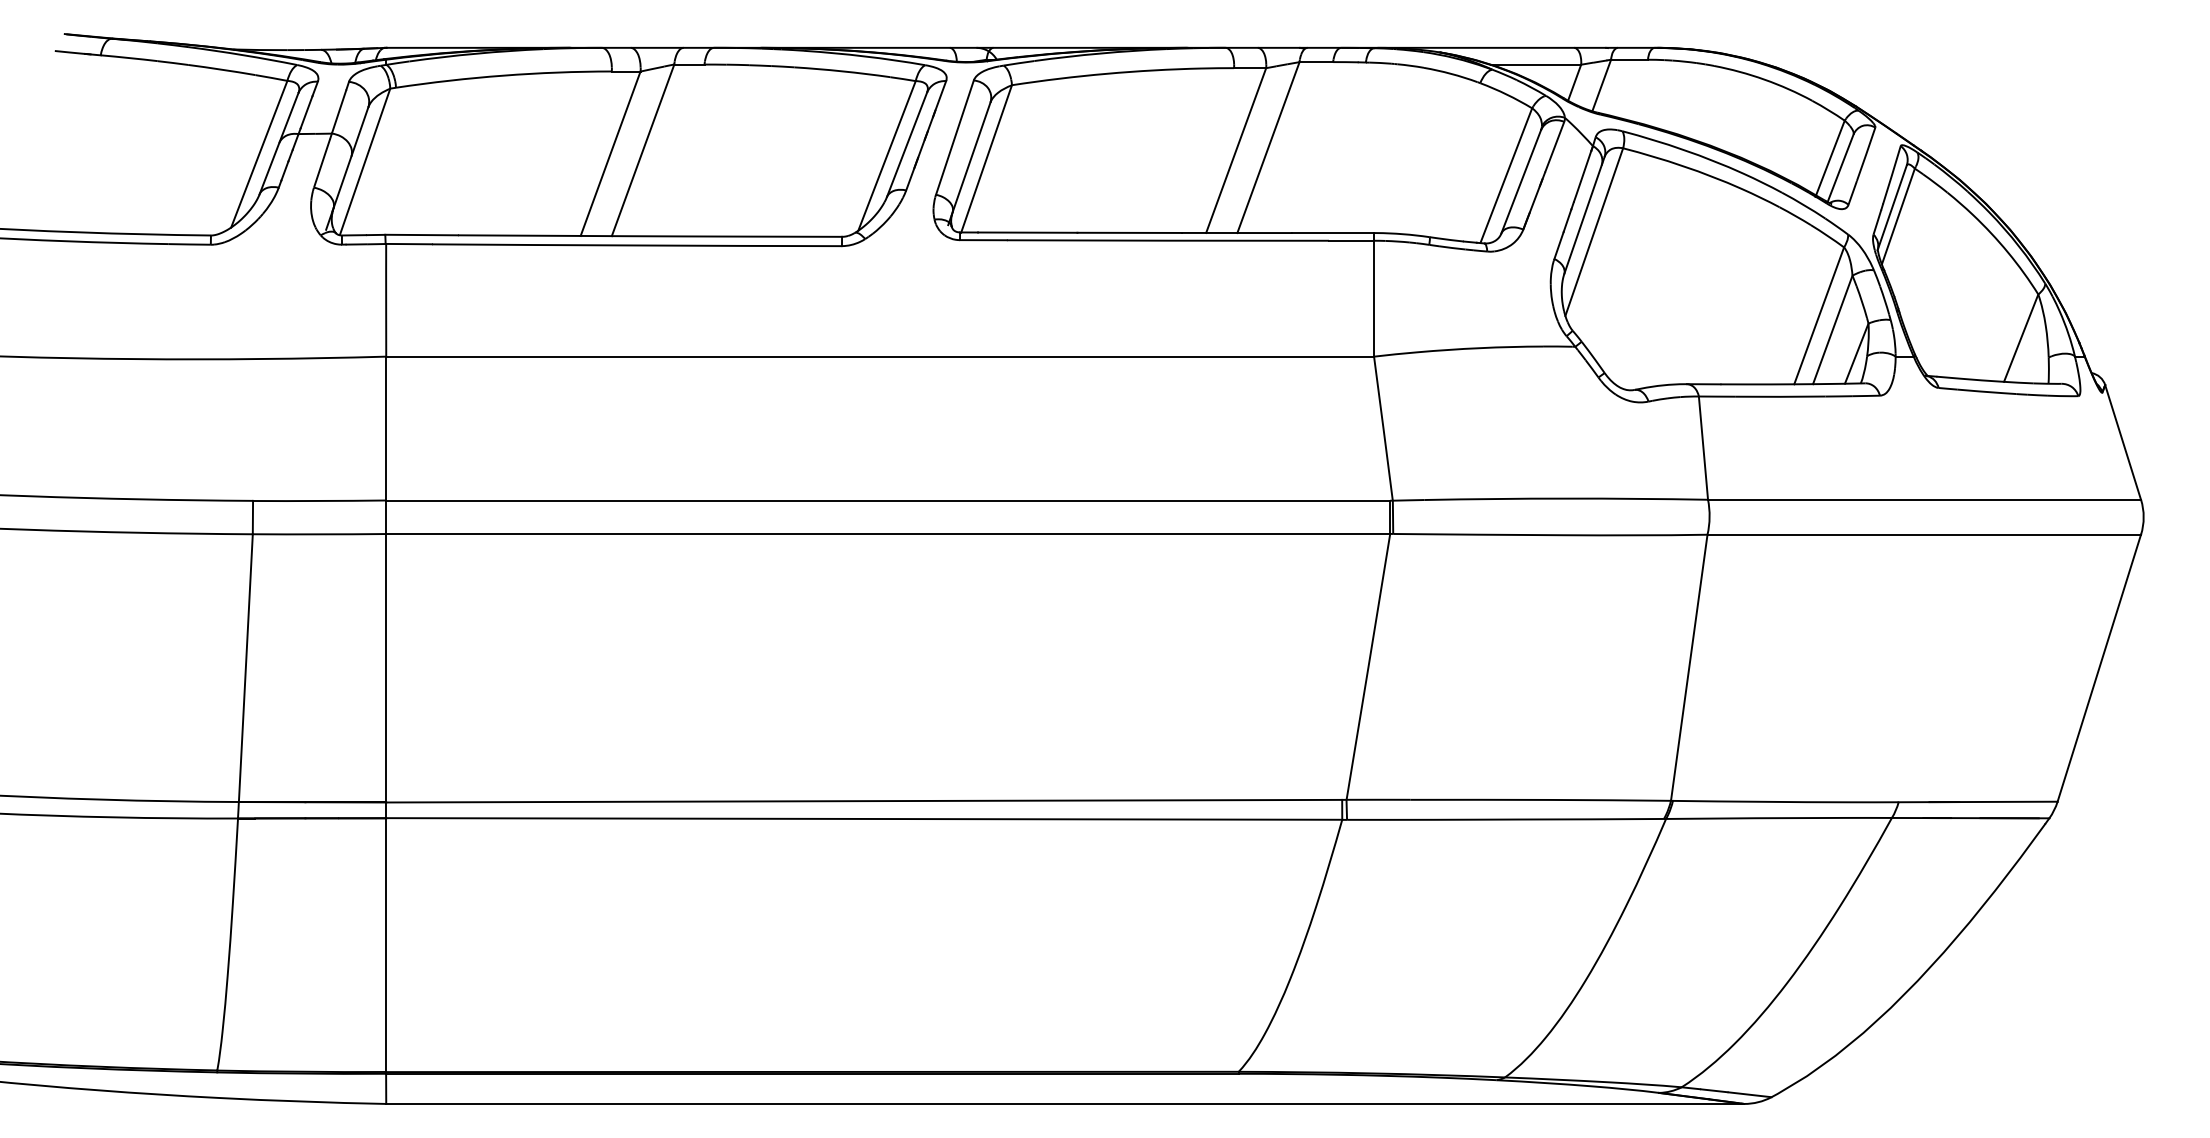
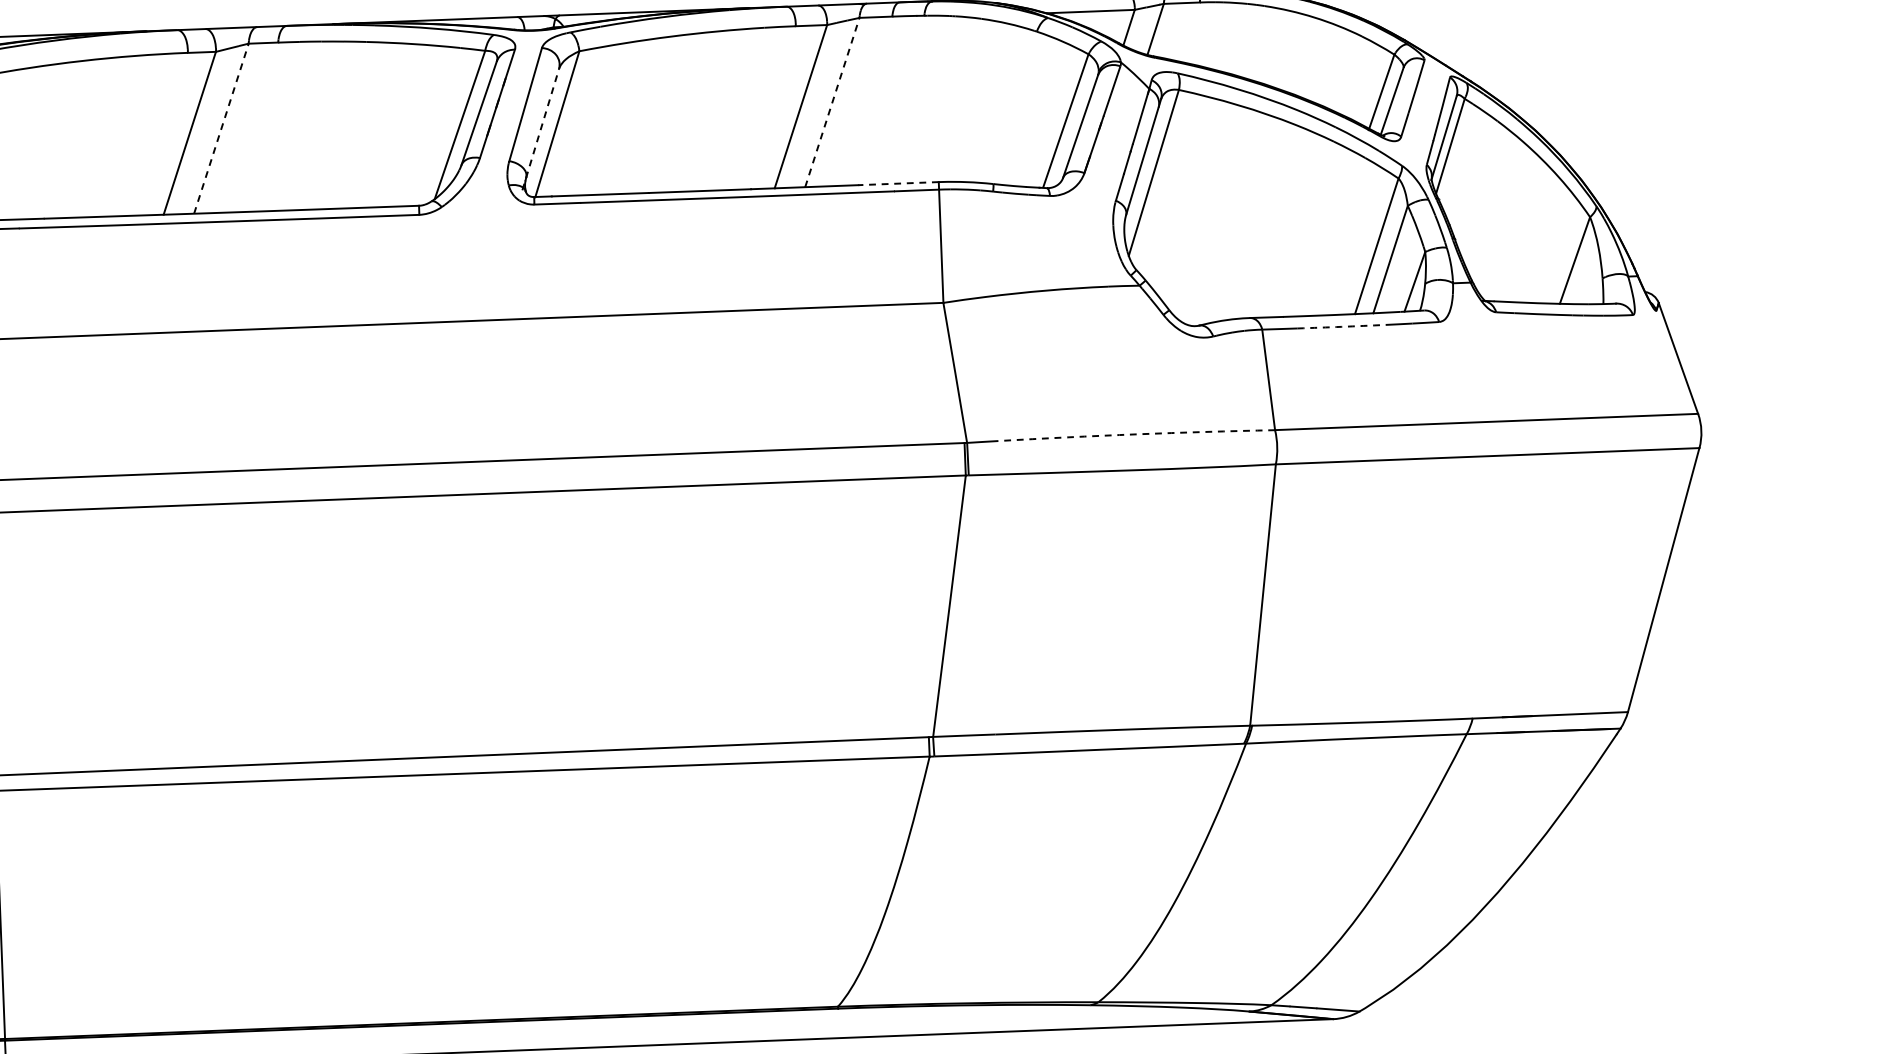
line: (1268, 147) -> (832, 102), solid -> dashed
line: (643, 149) -> (221, 127), solid -> dashed
line: (969, 163) -> (540, 129), solid -> dashed
line: (1332, 233) -> (898, 184), solid -> dashed
arc: (1780, 396) -> (1342, 326), solid -> dashed
arc: (1566, 498) -> (1136, 434), solid -> dashed

